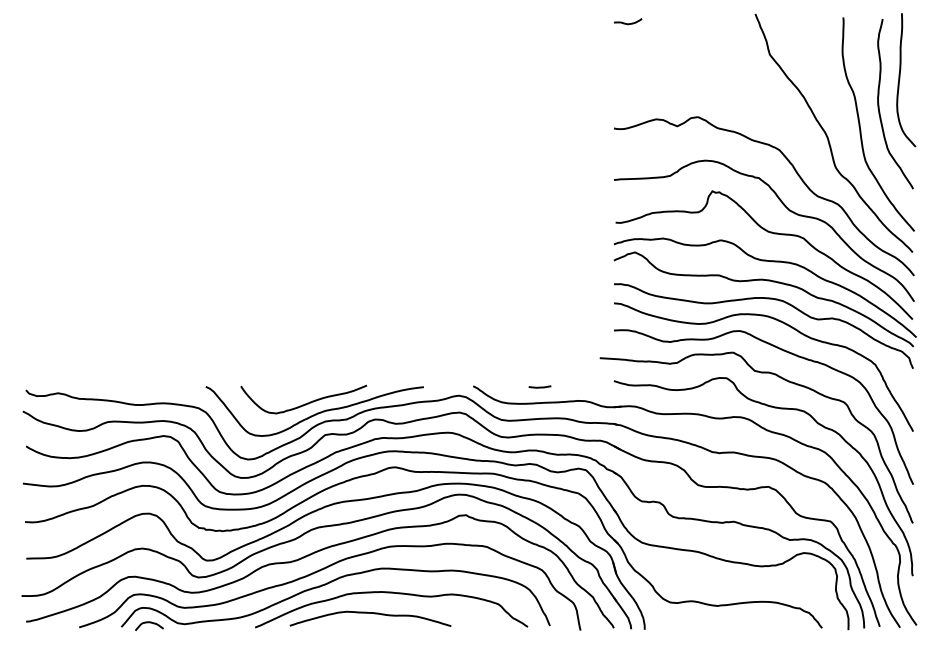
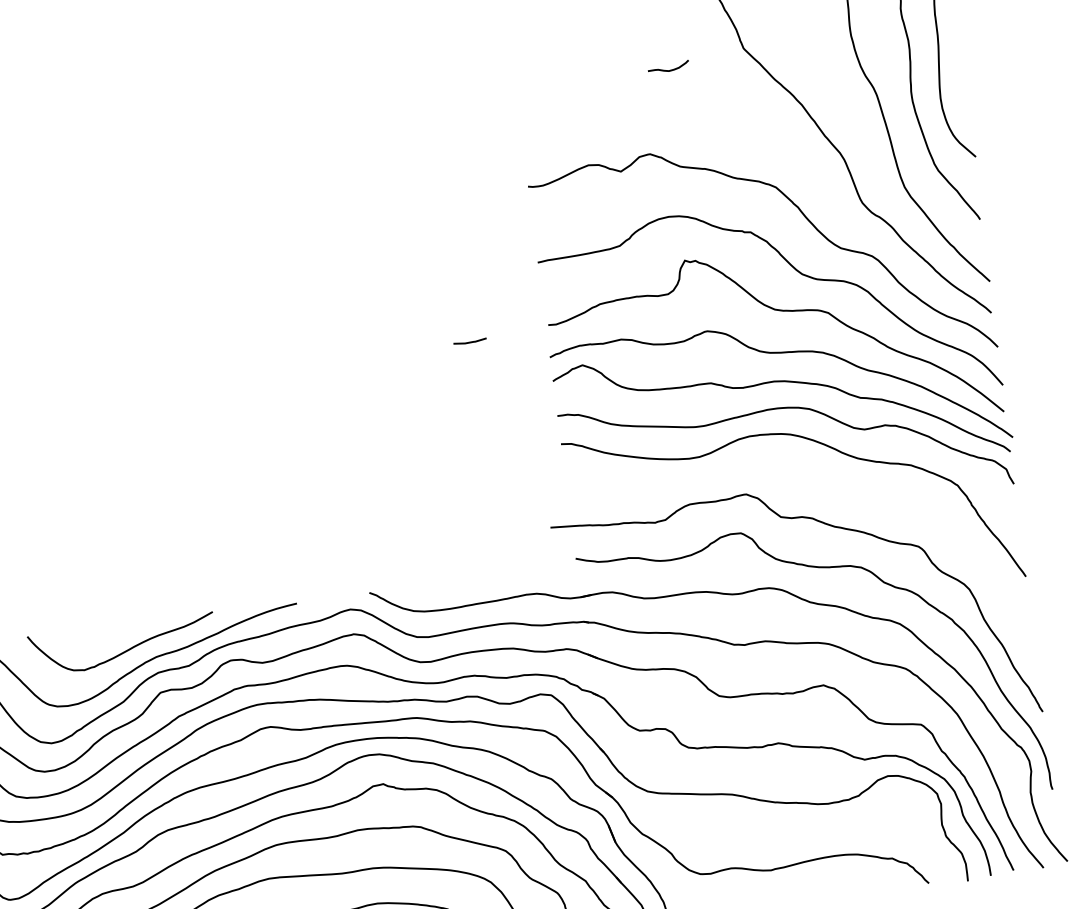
curve: (628, 23) -> (669, 69), moved
curve: (783, 351) -> (819, 483), removed
line: (539, 386) -> (469, 340), moved

